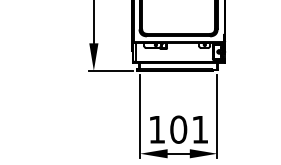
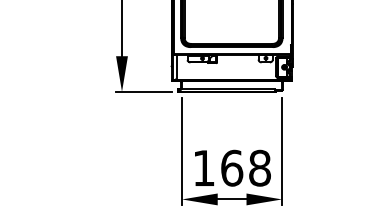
text: (189, 129) -> (245, 167), 101 -> 168

